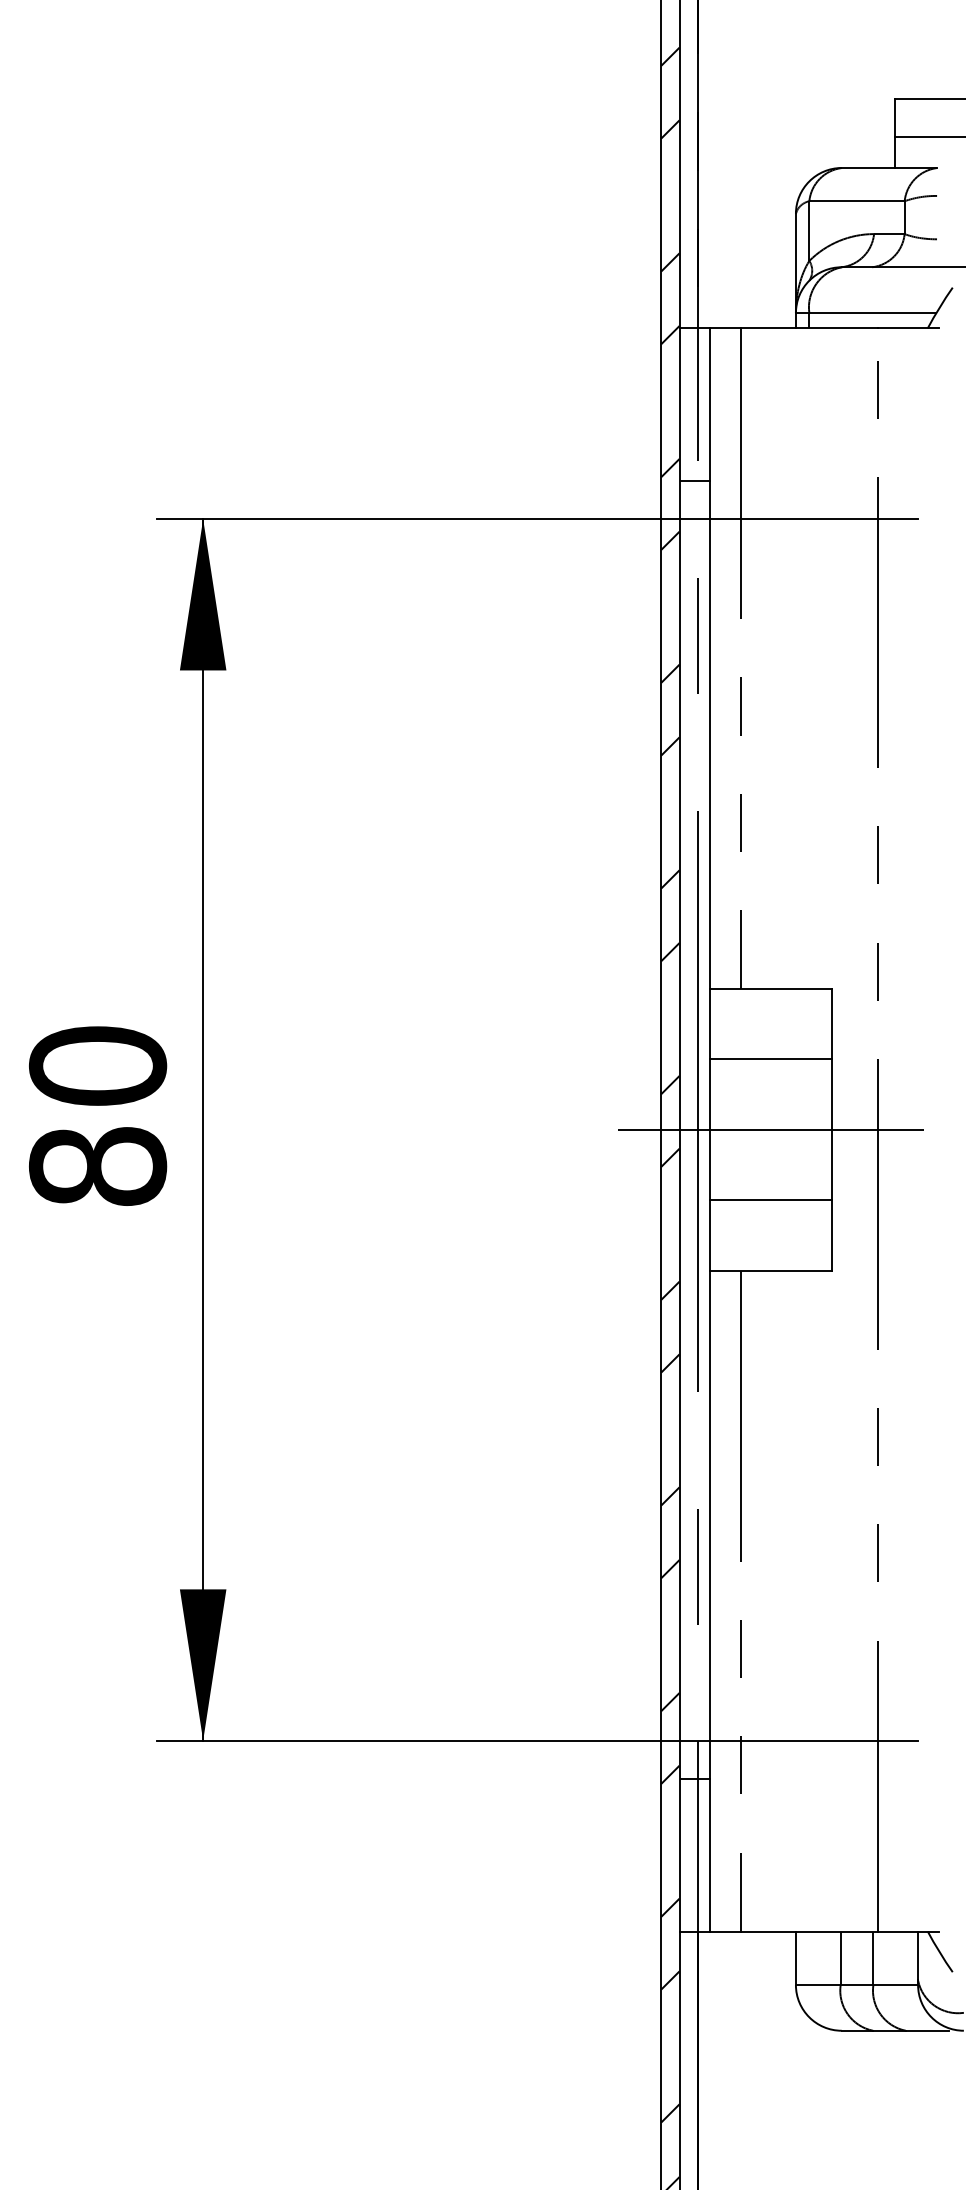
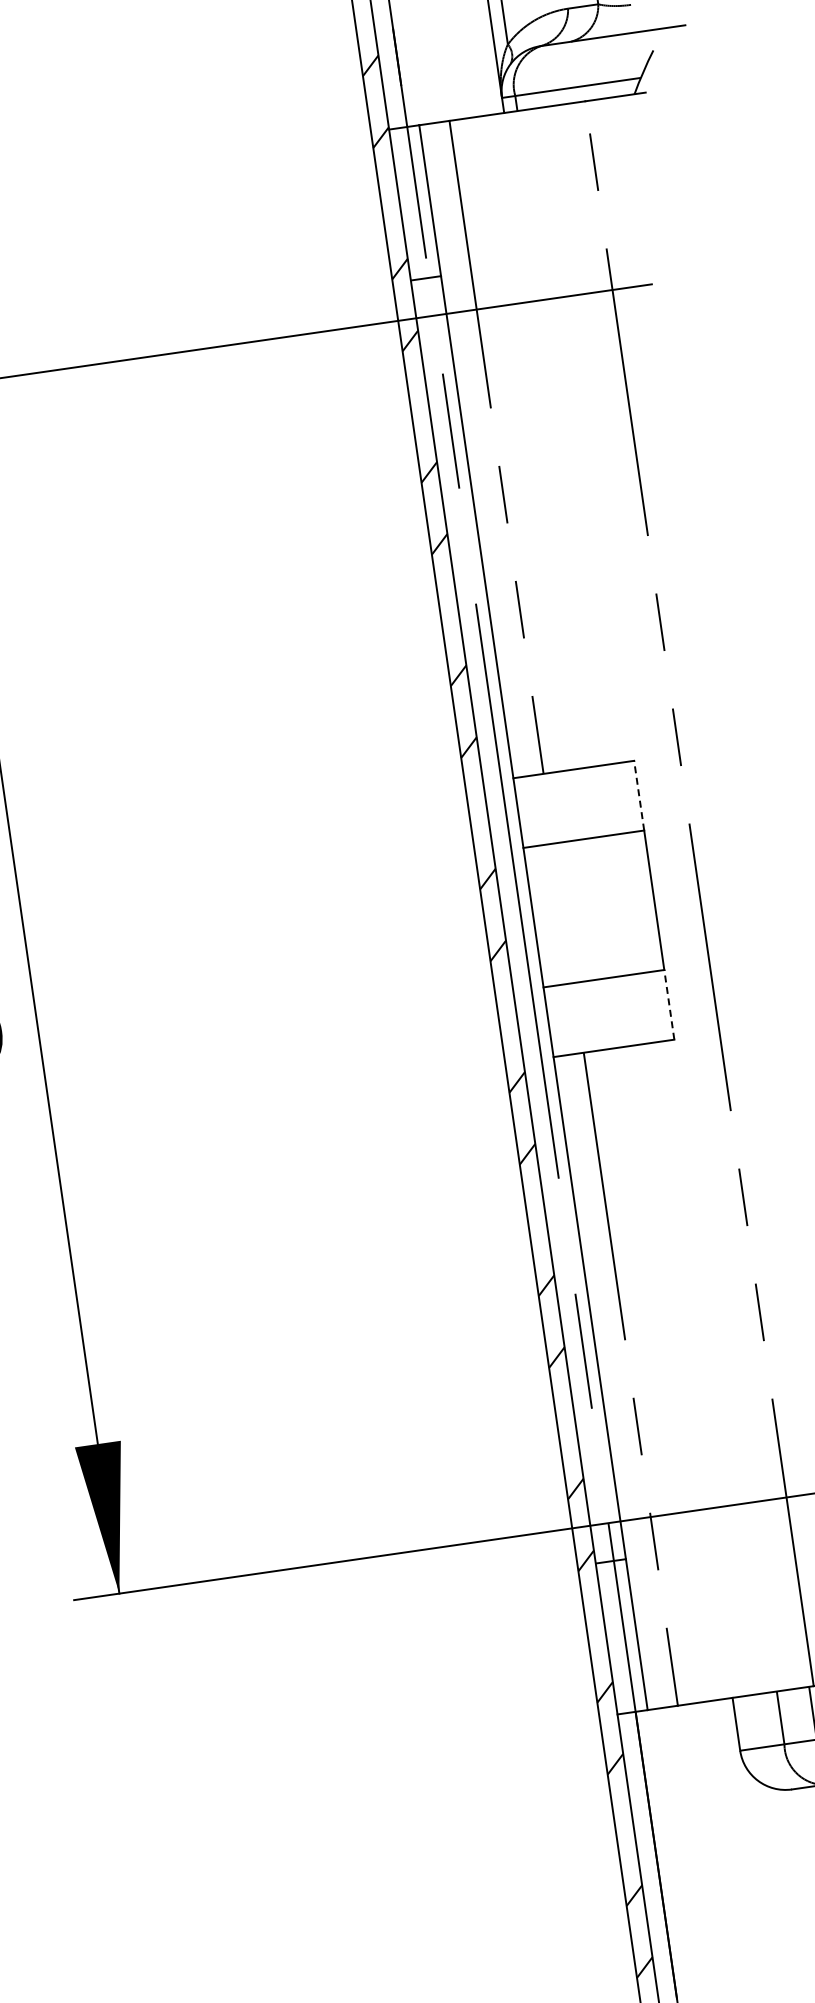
line: (832, 1023) -> (639, 795), solid -> dashed
line: (770, 1129) -> (593, 908), removed
line: (832, 1235) -> (669, 1004), solid -> dashed

